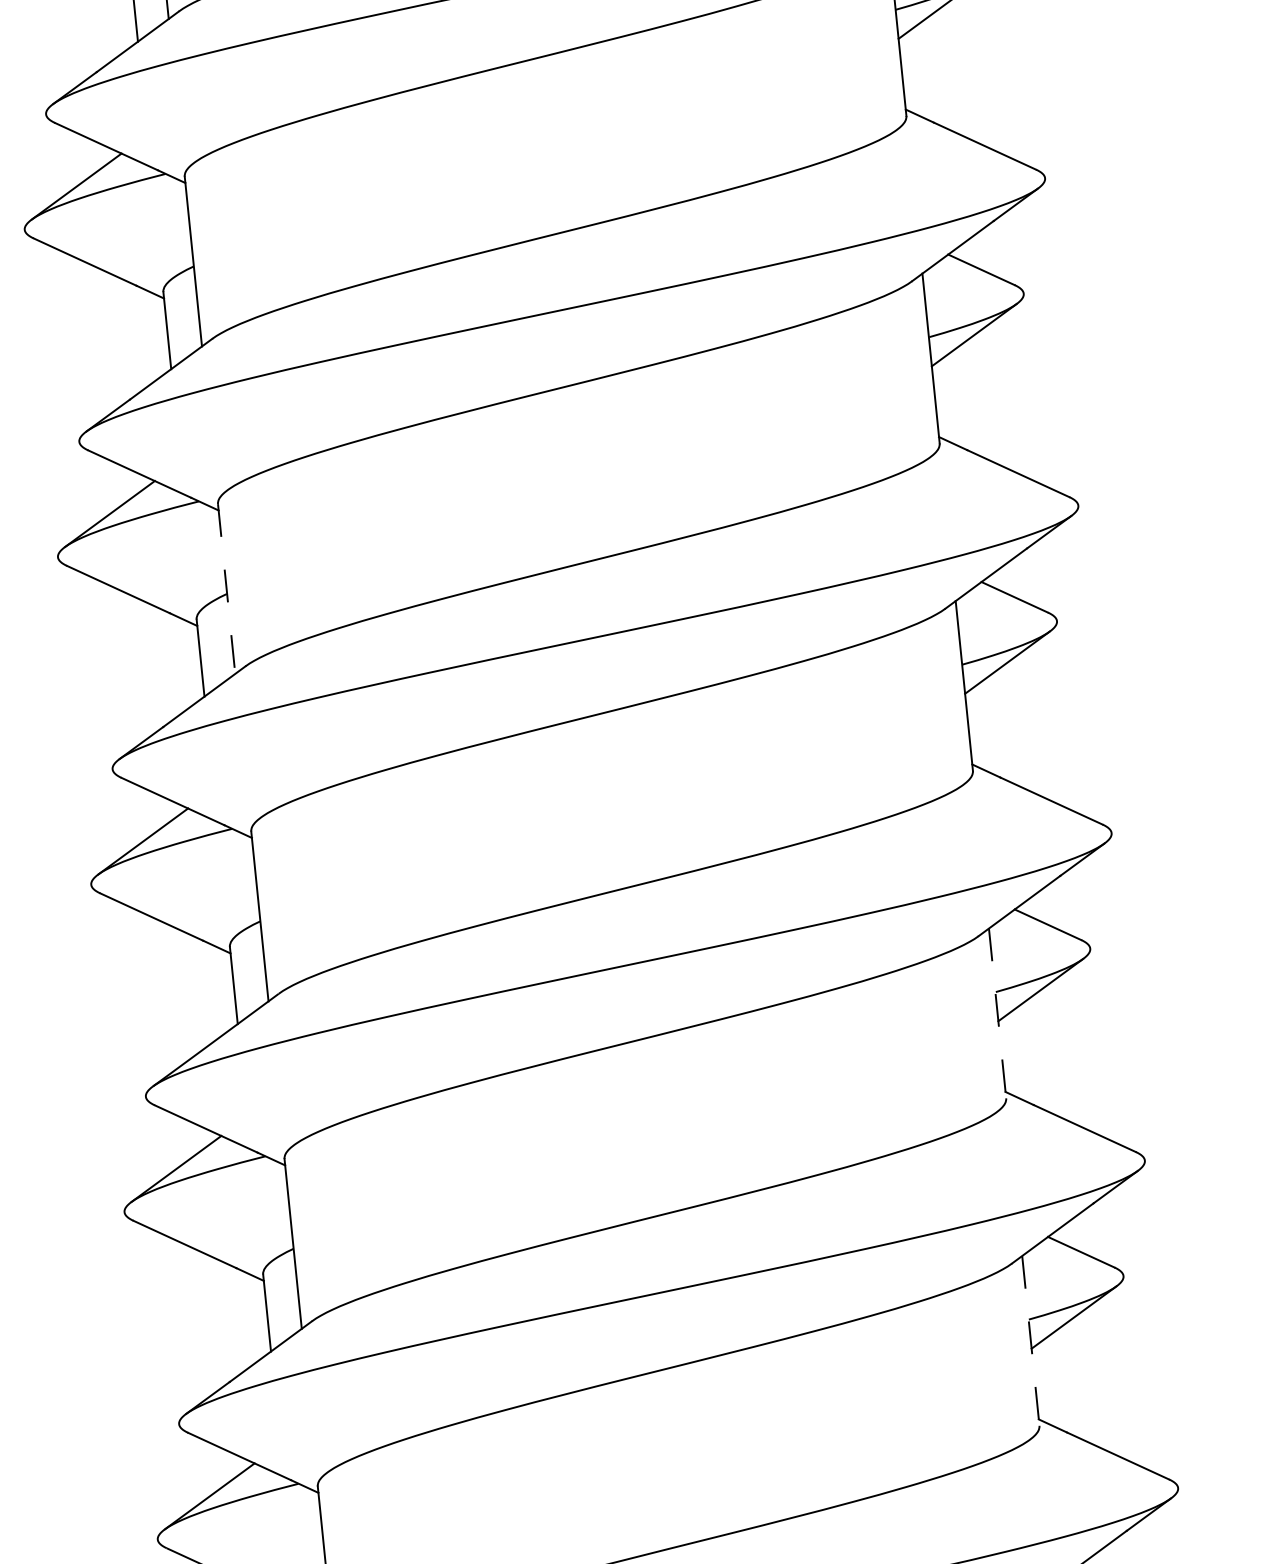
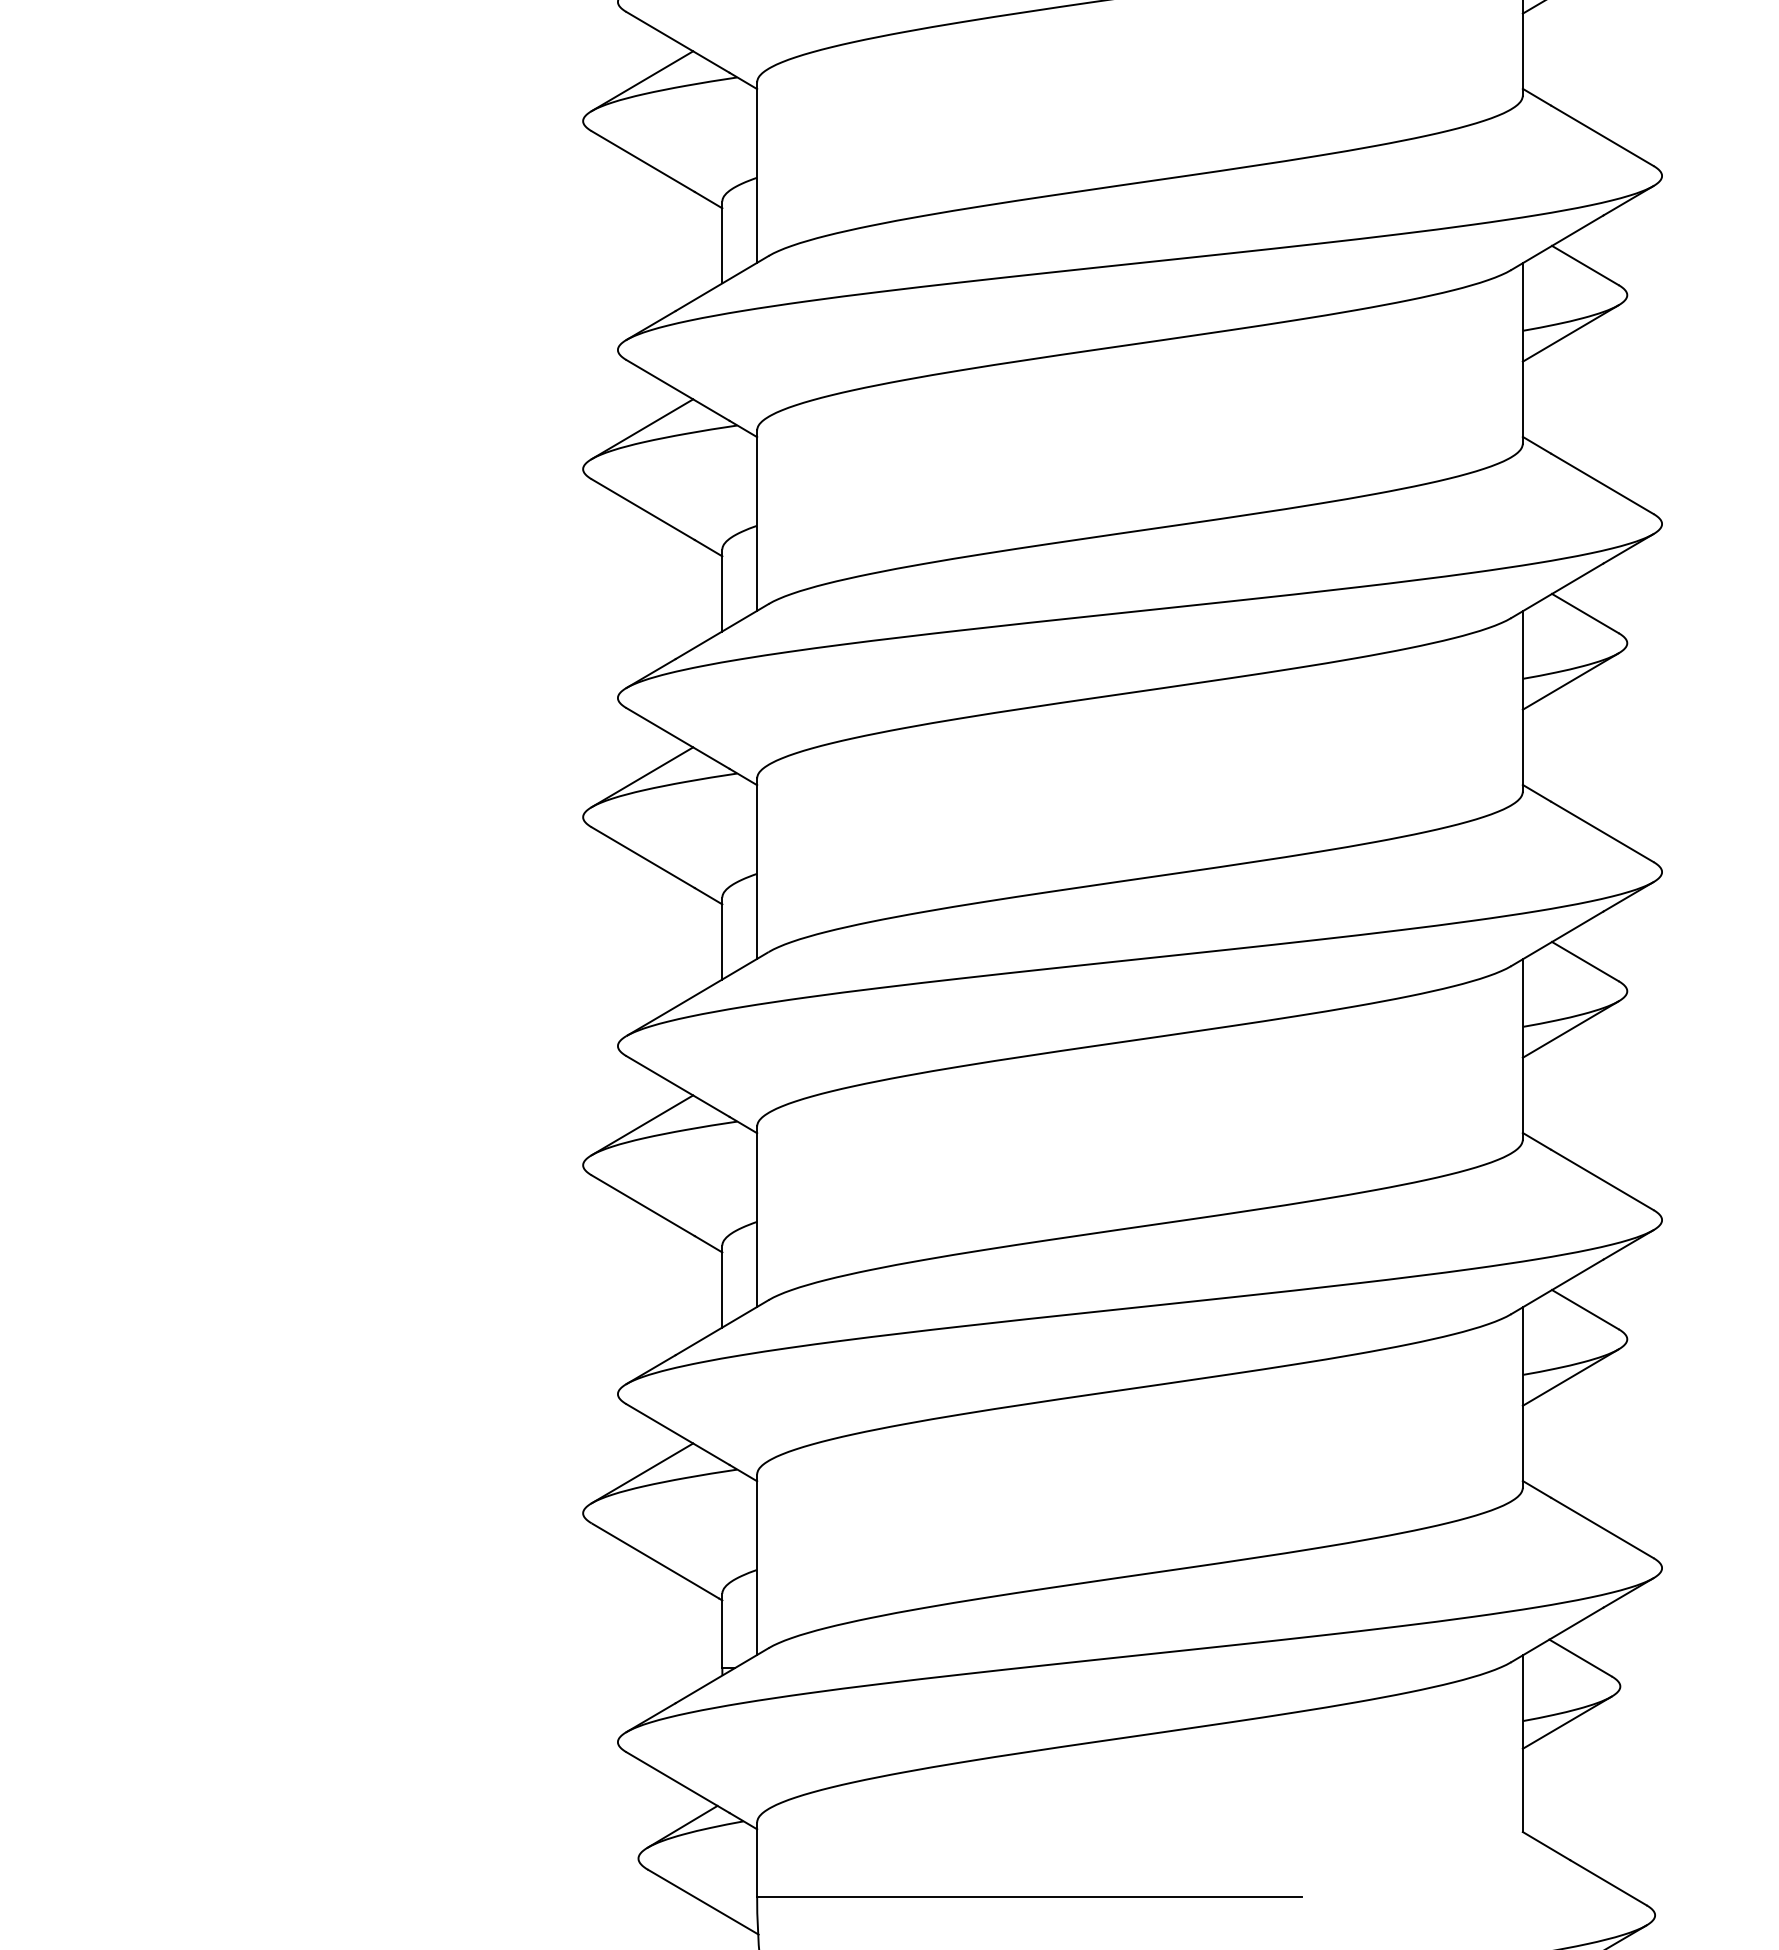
line: (227, 589) -> (757, 521), dashed -> solid
line: (997, 1013) -> (1522, 1049), dashed -> solid
line: (1030, 1341) -> (1522, 1398), dashed -> solid

